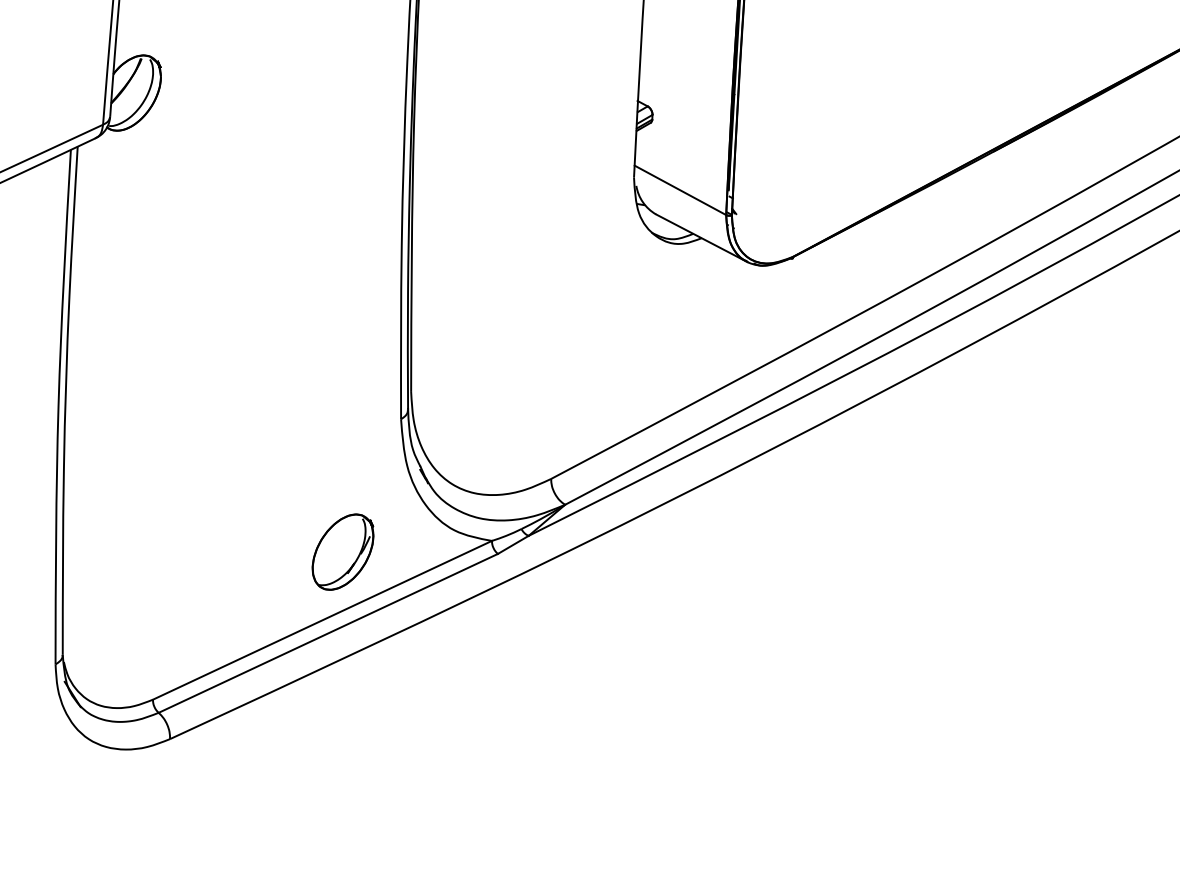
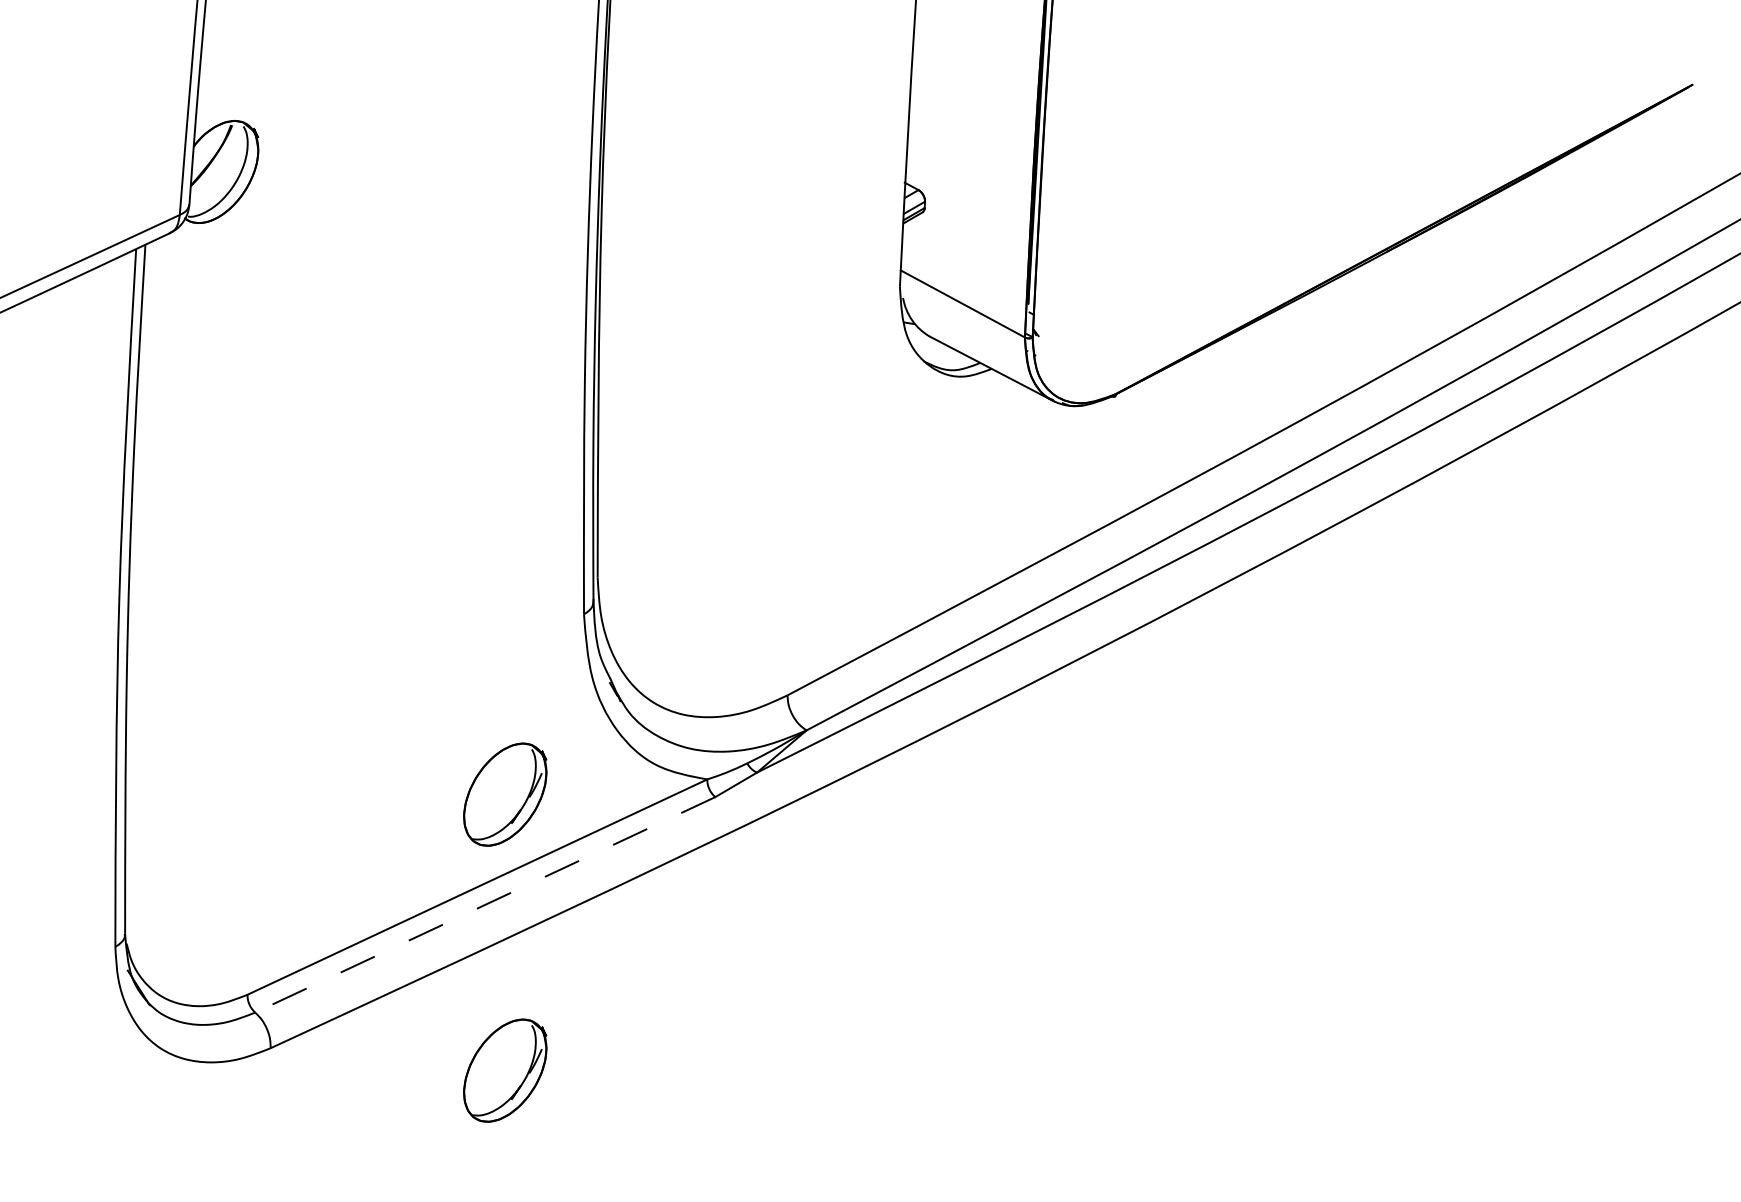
line: (327, 633) -> (484, 905), solid -> dashed
part: (343, 755) -> (505, 1070), added

